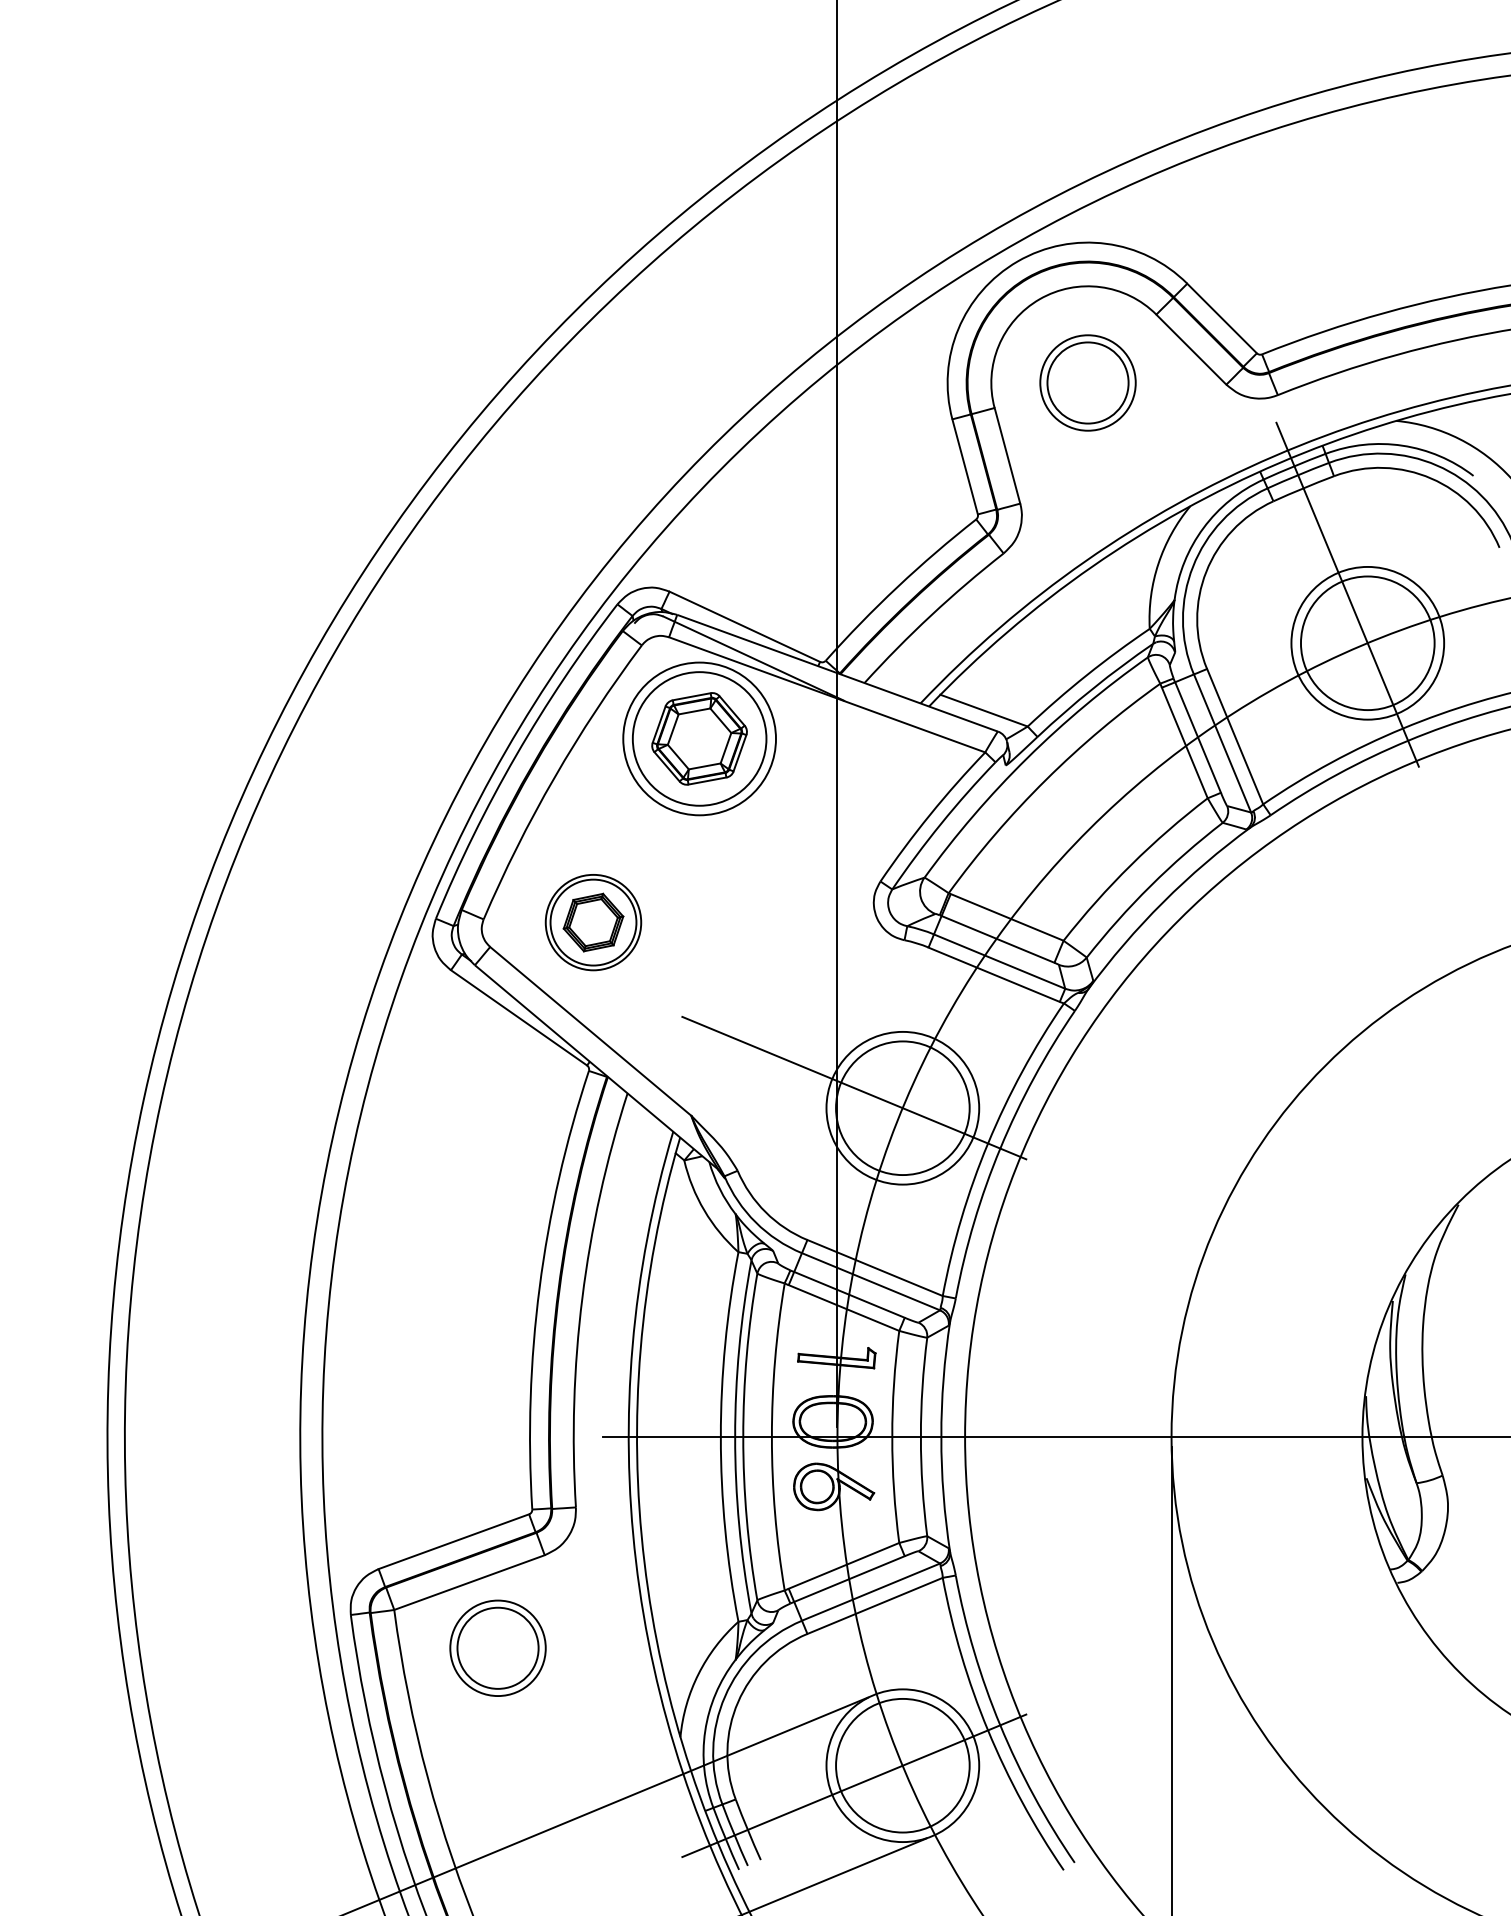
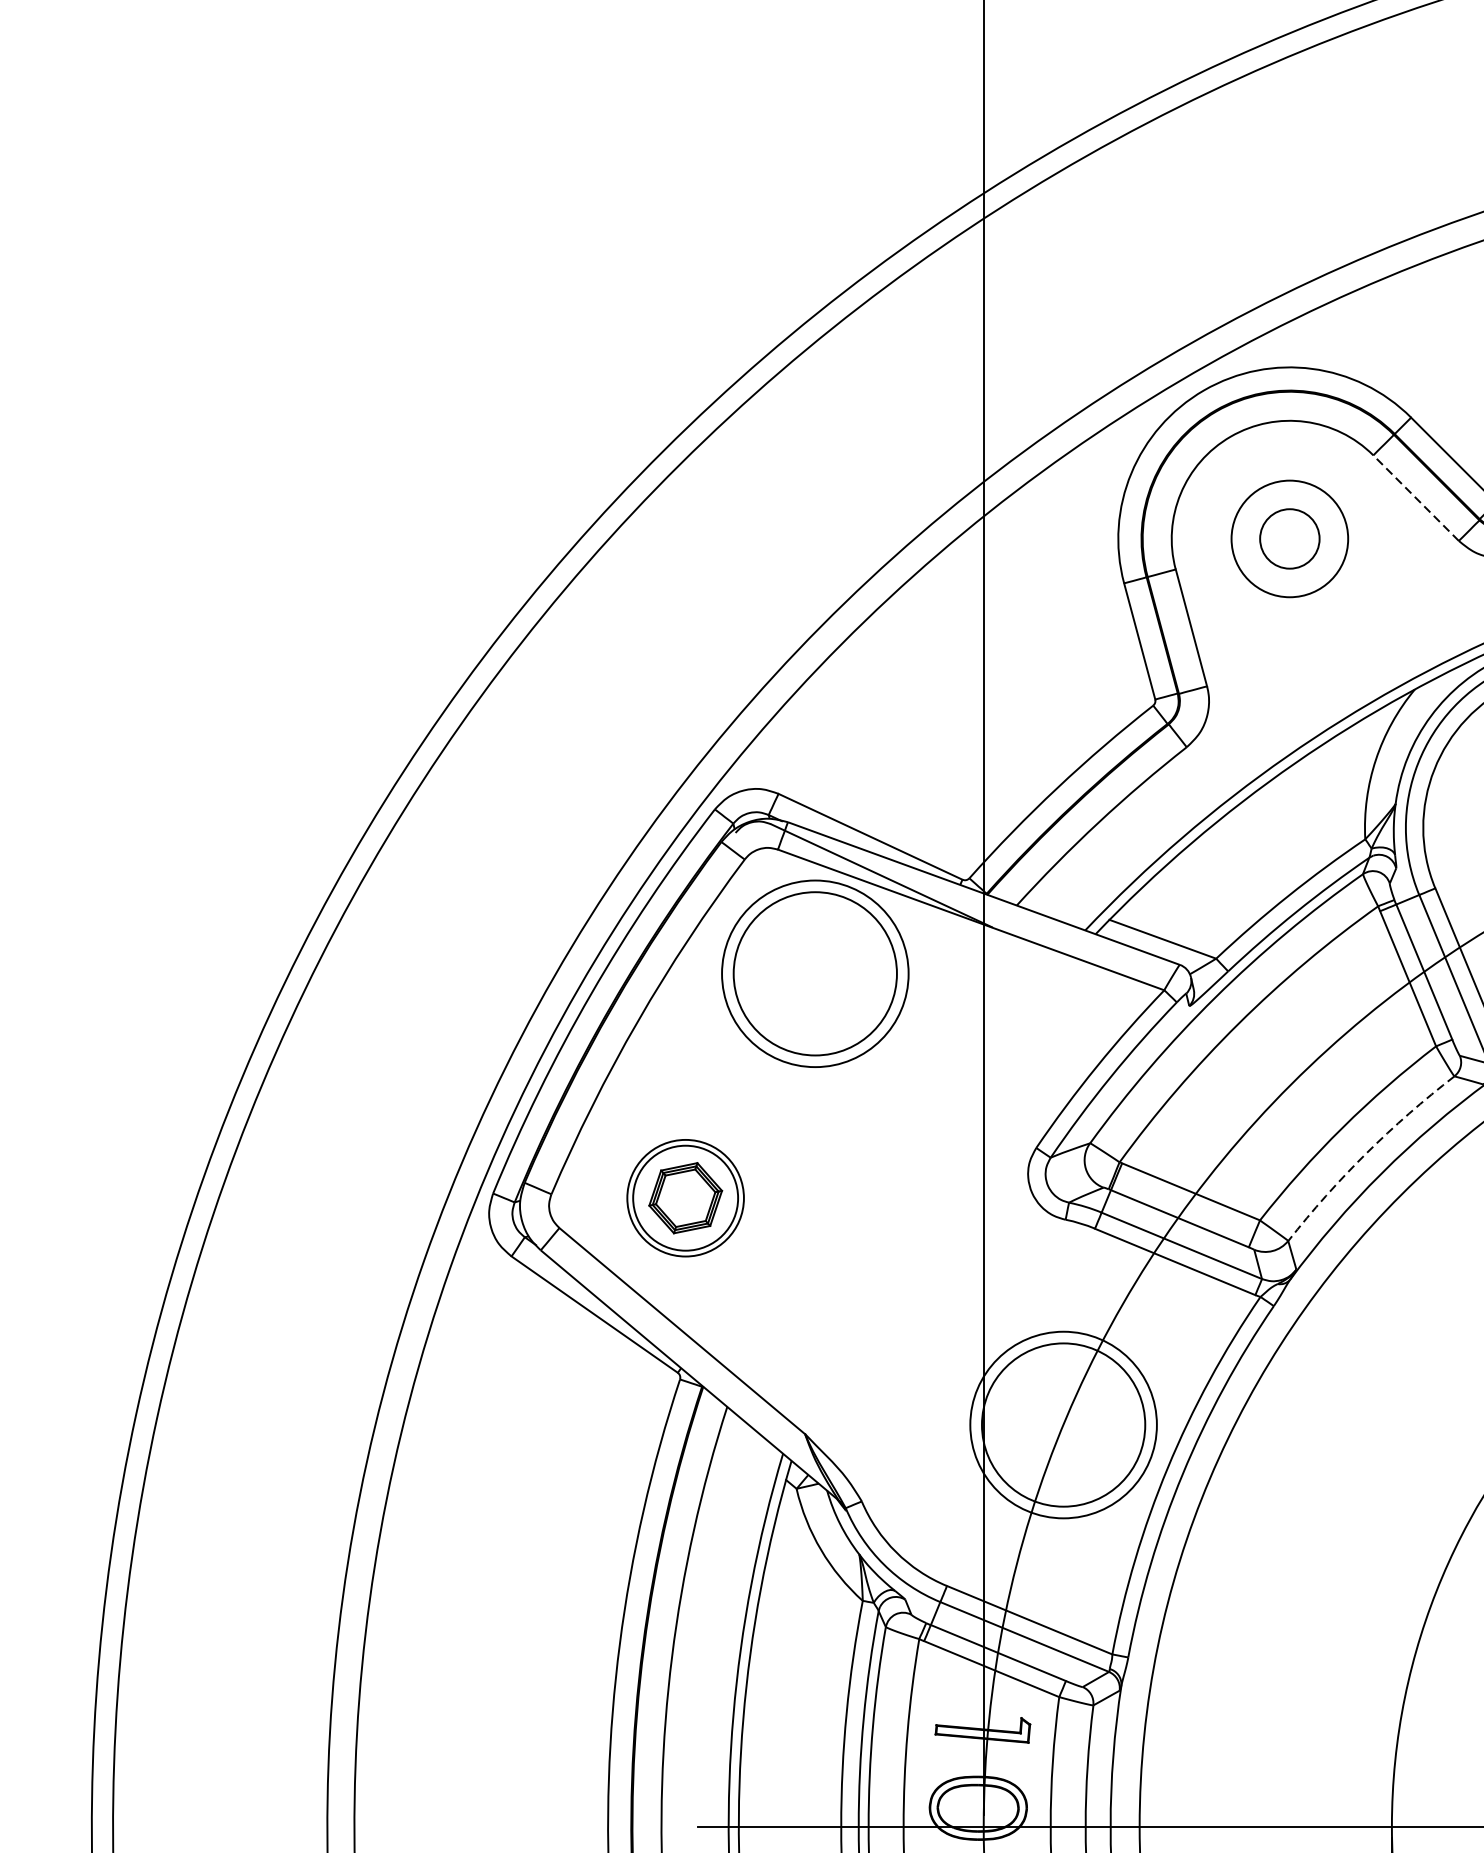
line: (1191, 349) -> (1416, 498), solid -> dashed
circle: (1087, 382) -> (1289, 538), size x0.6
part: (699, 738) -> (815, 973), removed
arc: (1150, 886) -> (1366, 1154), solid -> dashed
line: (854, 1087) -> (1004, 1399), removed

